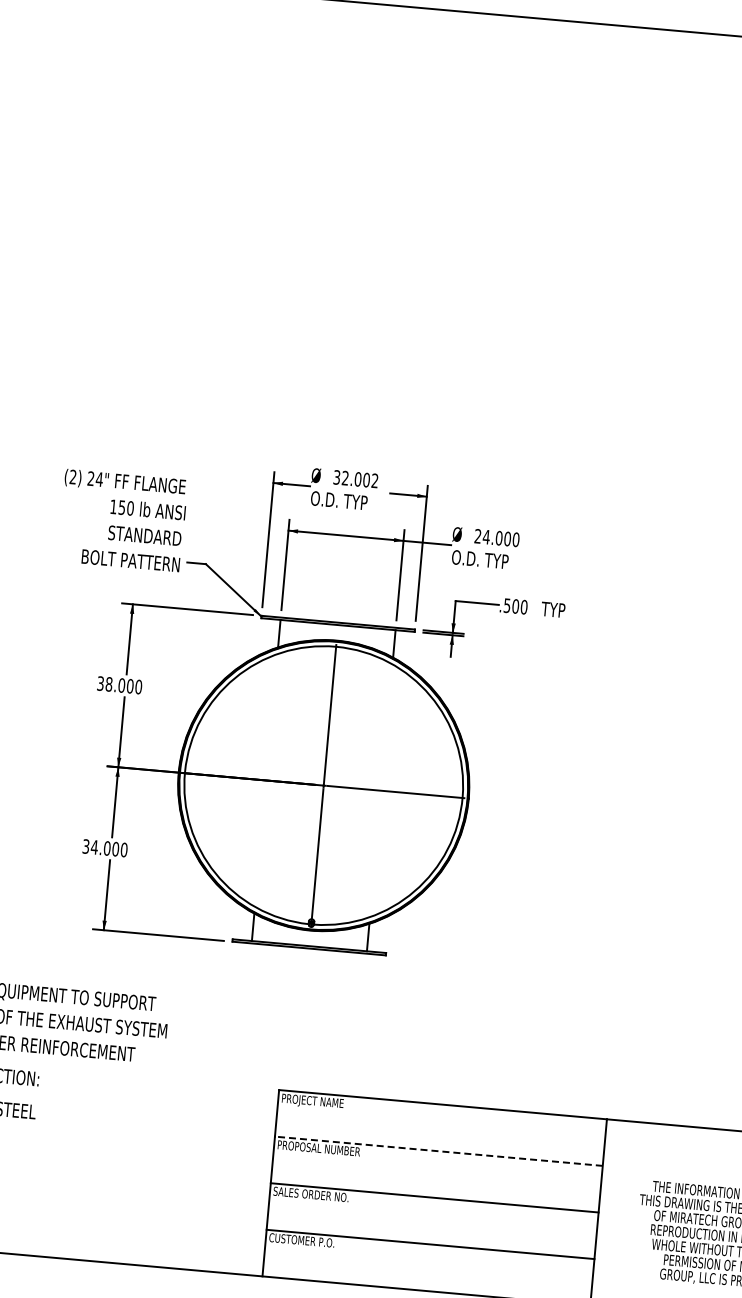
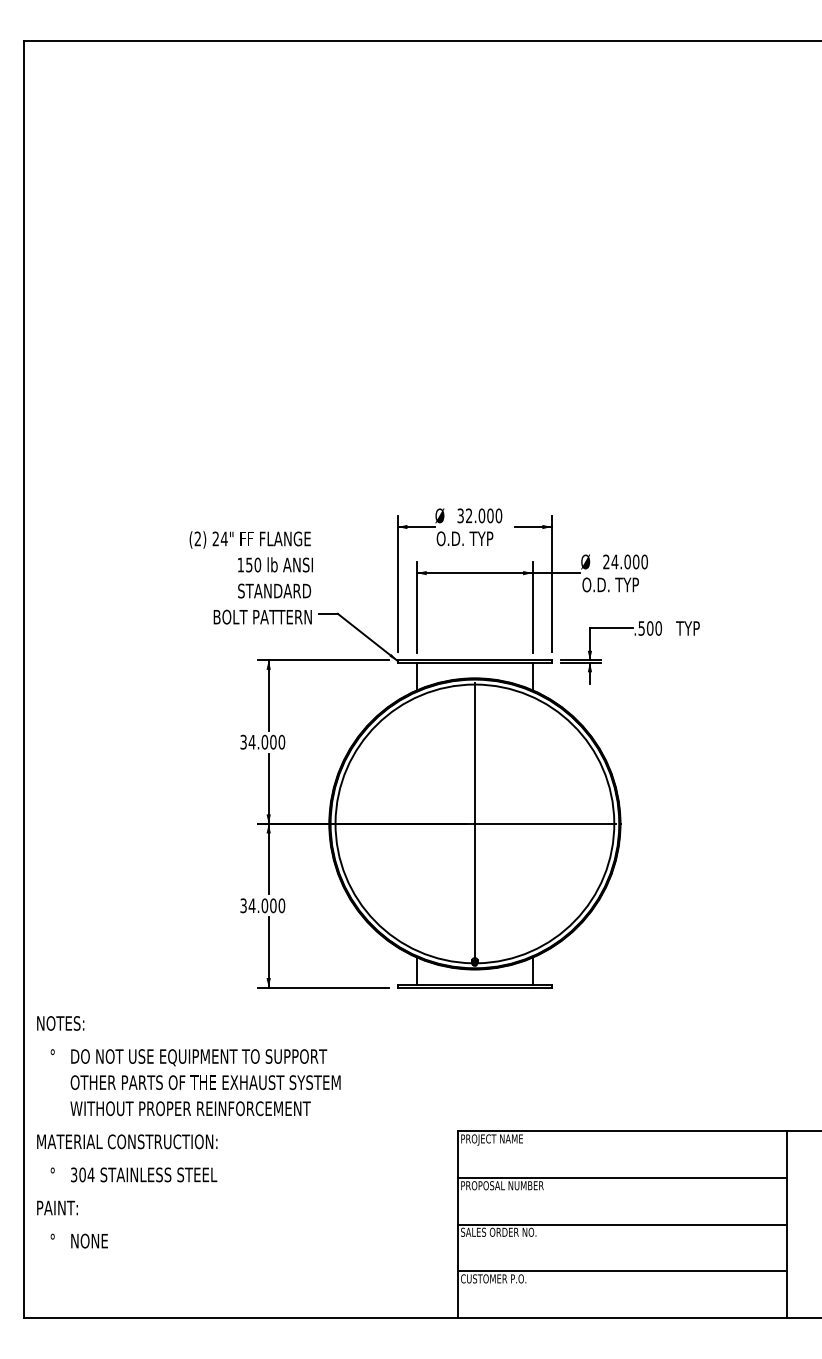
text: (374, 480) -> (498, 515), 32.002 -> 32.000
text: (108, 683) -> (251, 741), 38.000 -> 34.000
line: (439, 1150) -> (622, 1177), dashed -> solid

